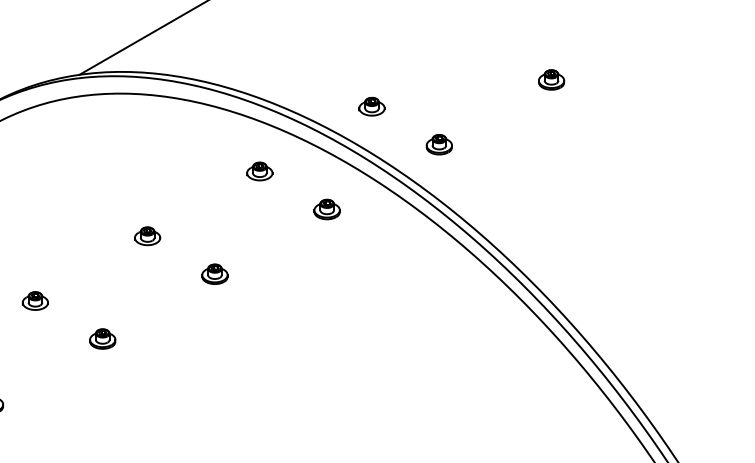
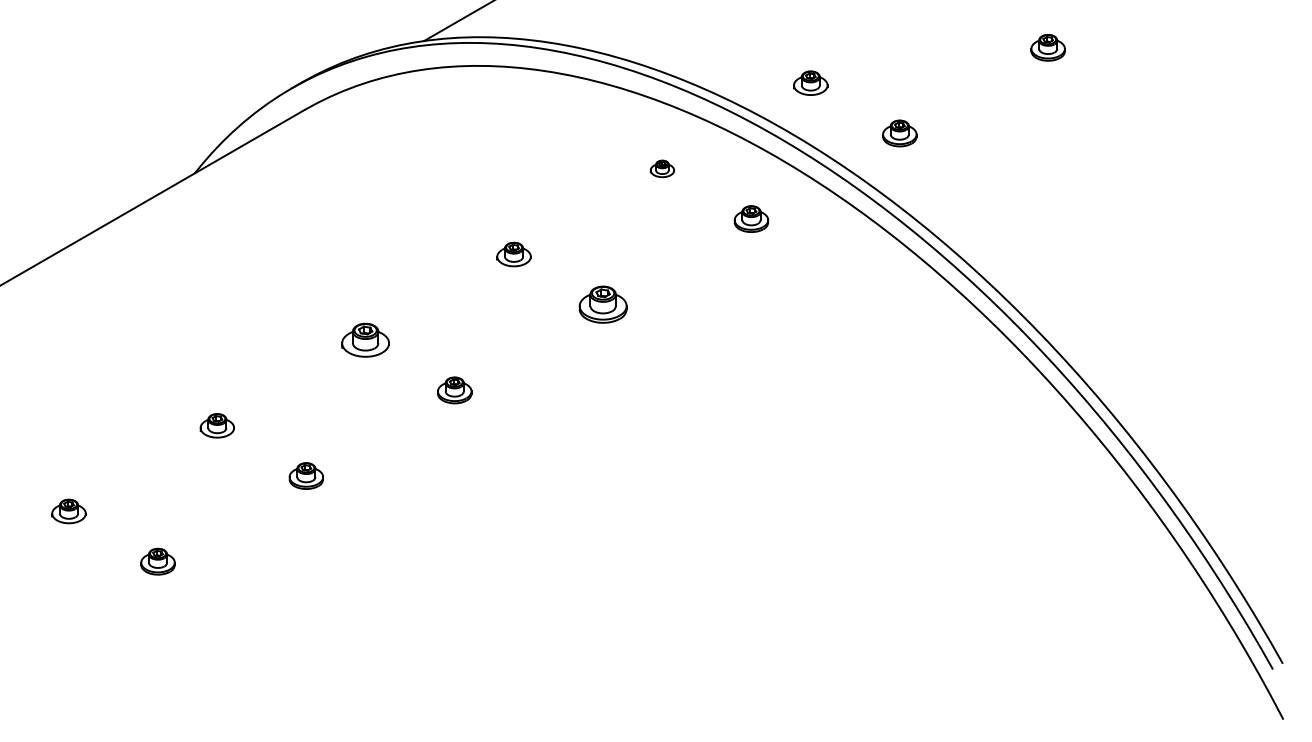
part: (259, 171) -> (662, 168), size x0.7
part: (214, 274) -> (602, 304), size x1.4
part: (35, 300) -> (365, 339), size x1.4

